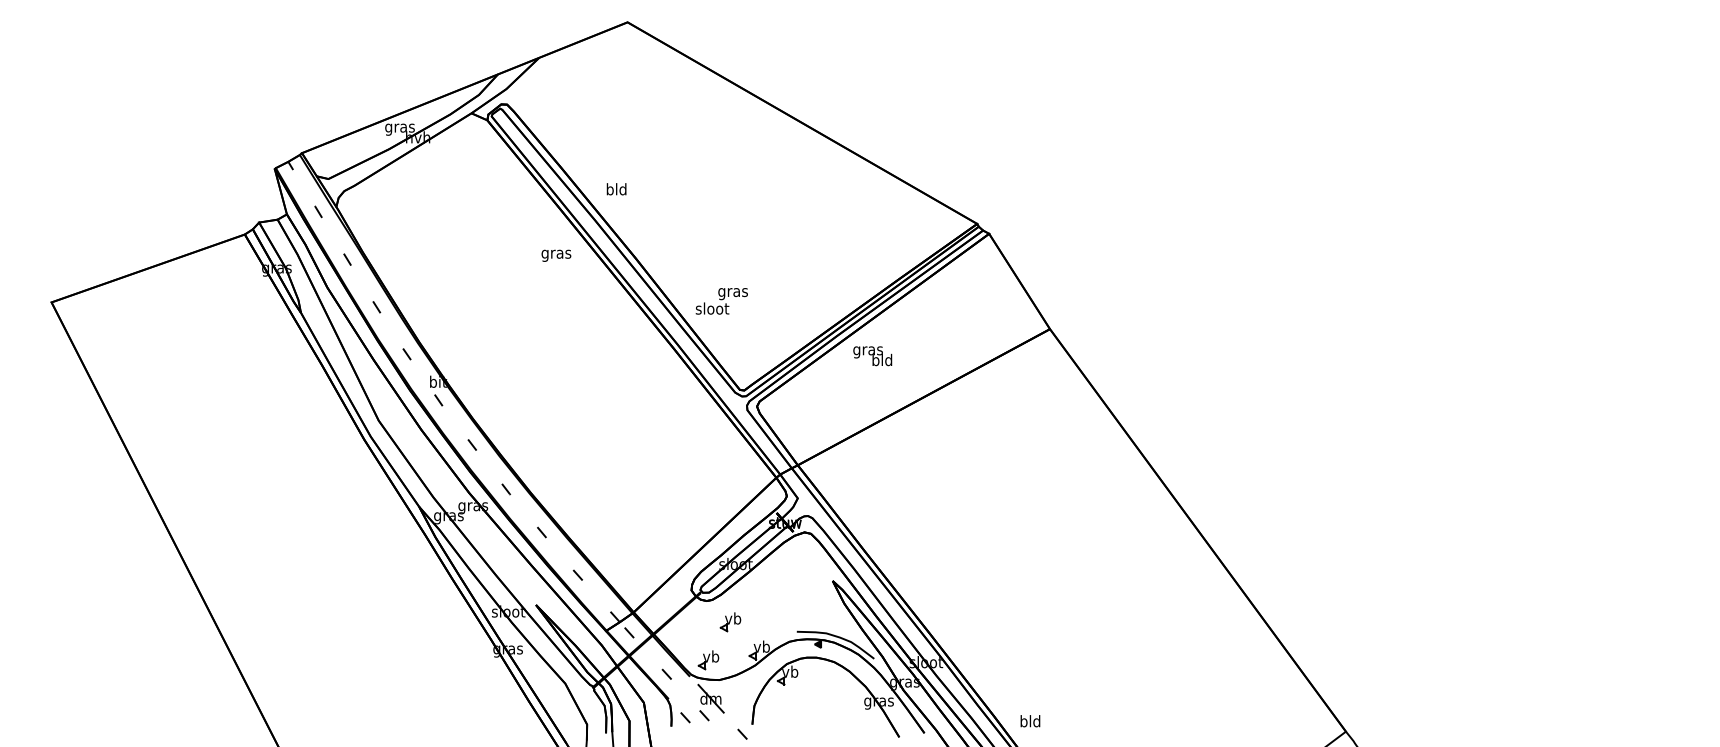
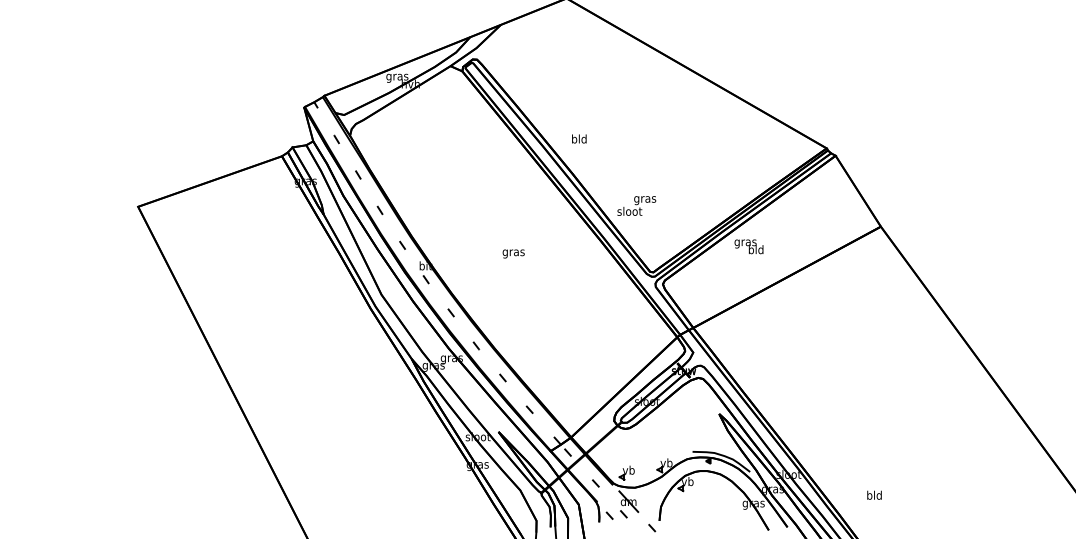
text: (616, 189) -> (579, 139), moved
text: (556, 255) -> (513, 253), moved
part: (730, 622) -> (643, 444), removed
text: (1030, 721) -> (874, 495), moved

